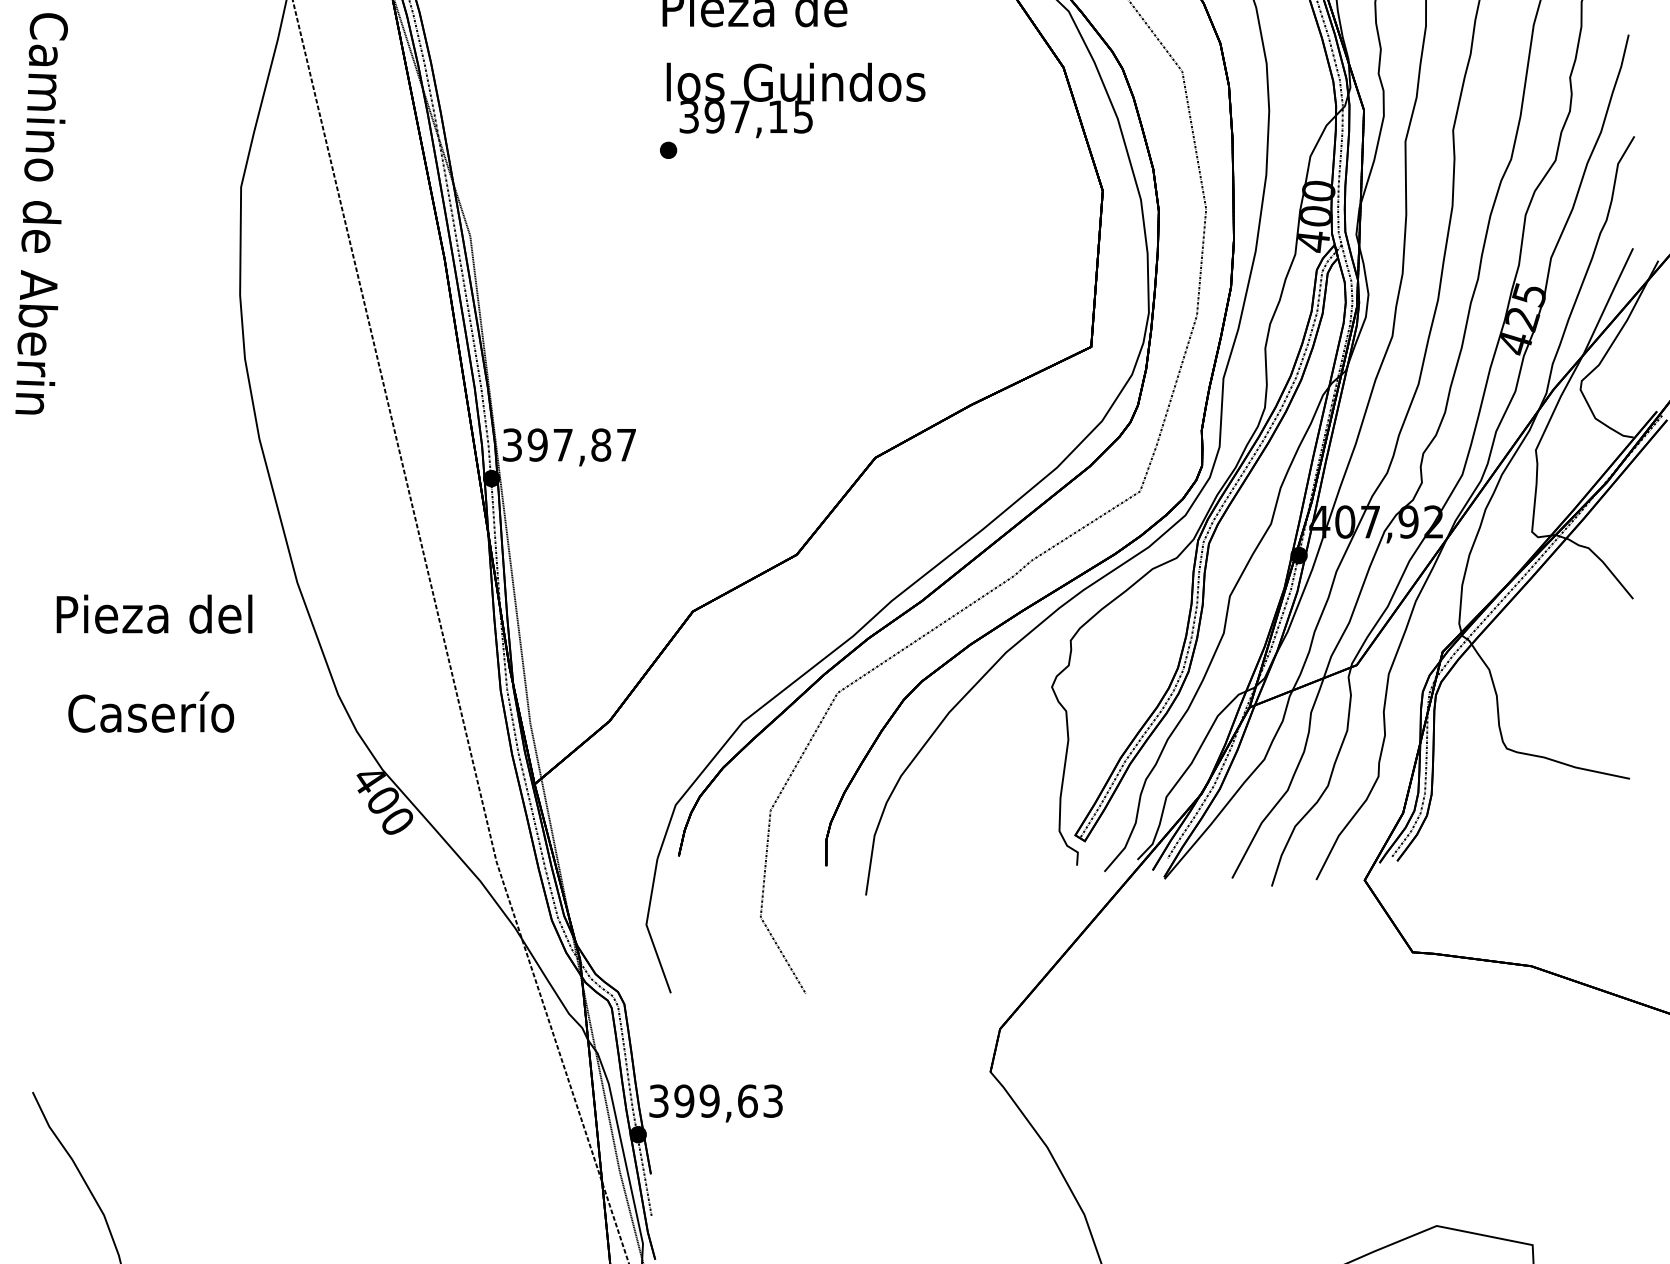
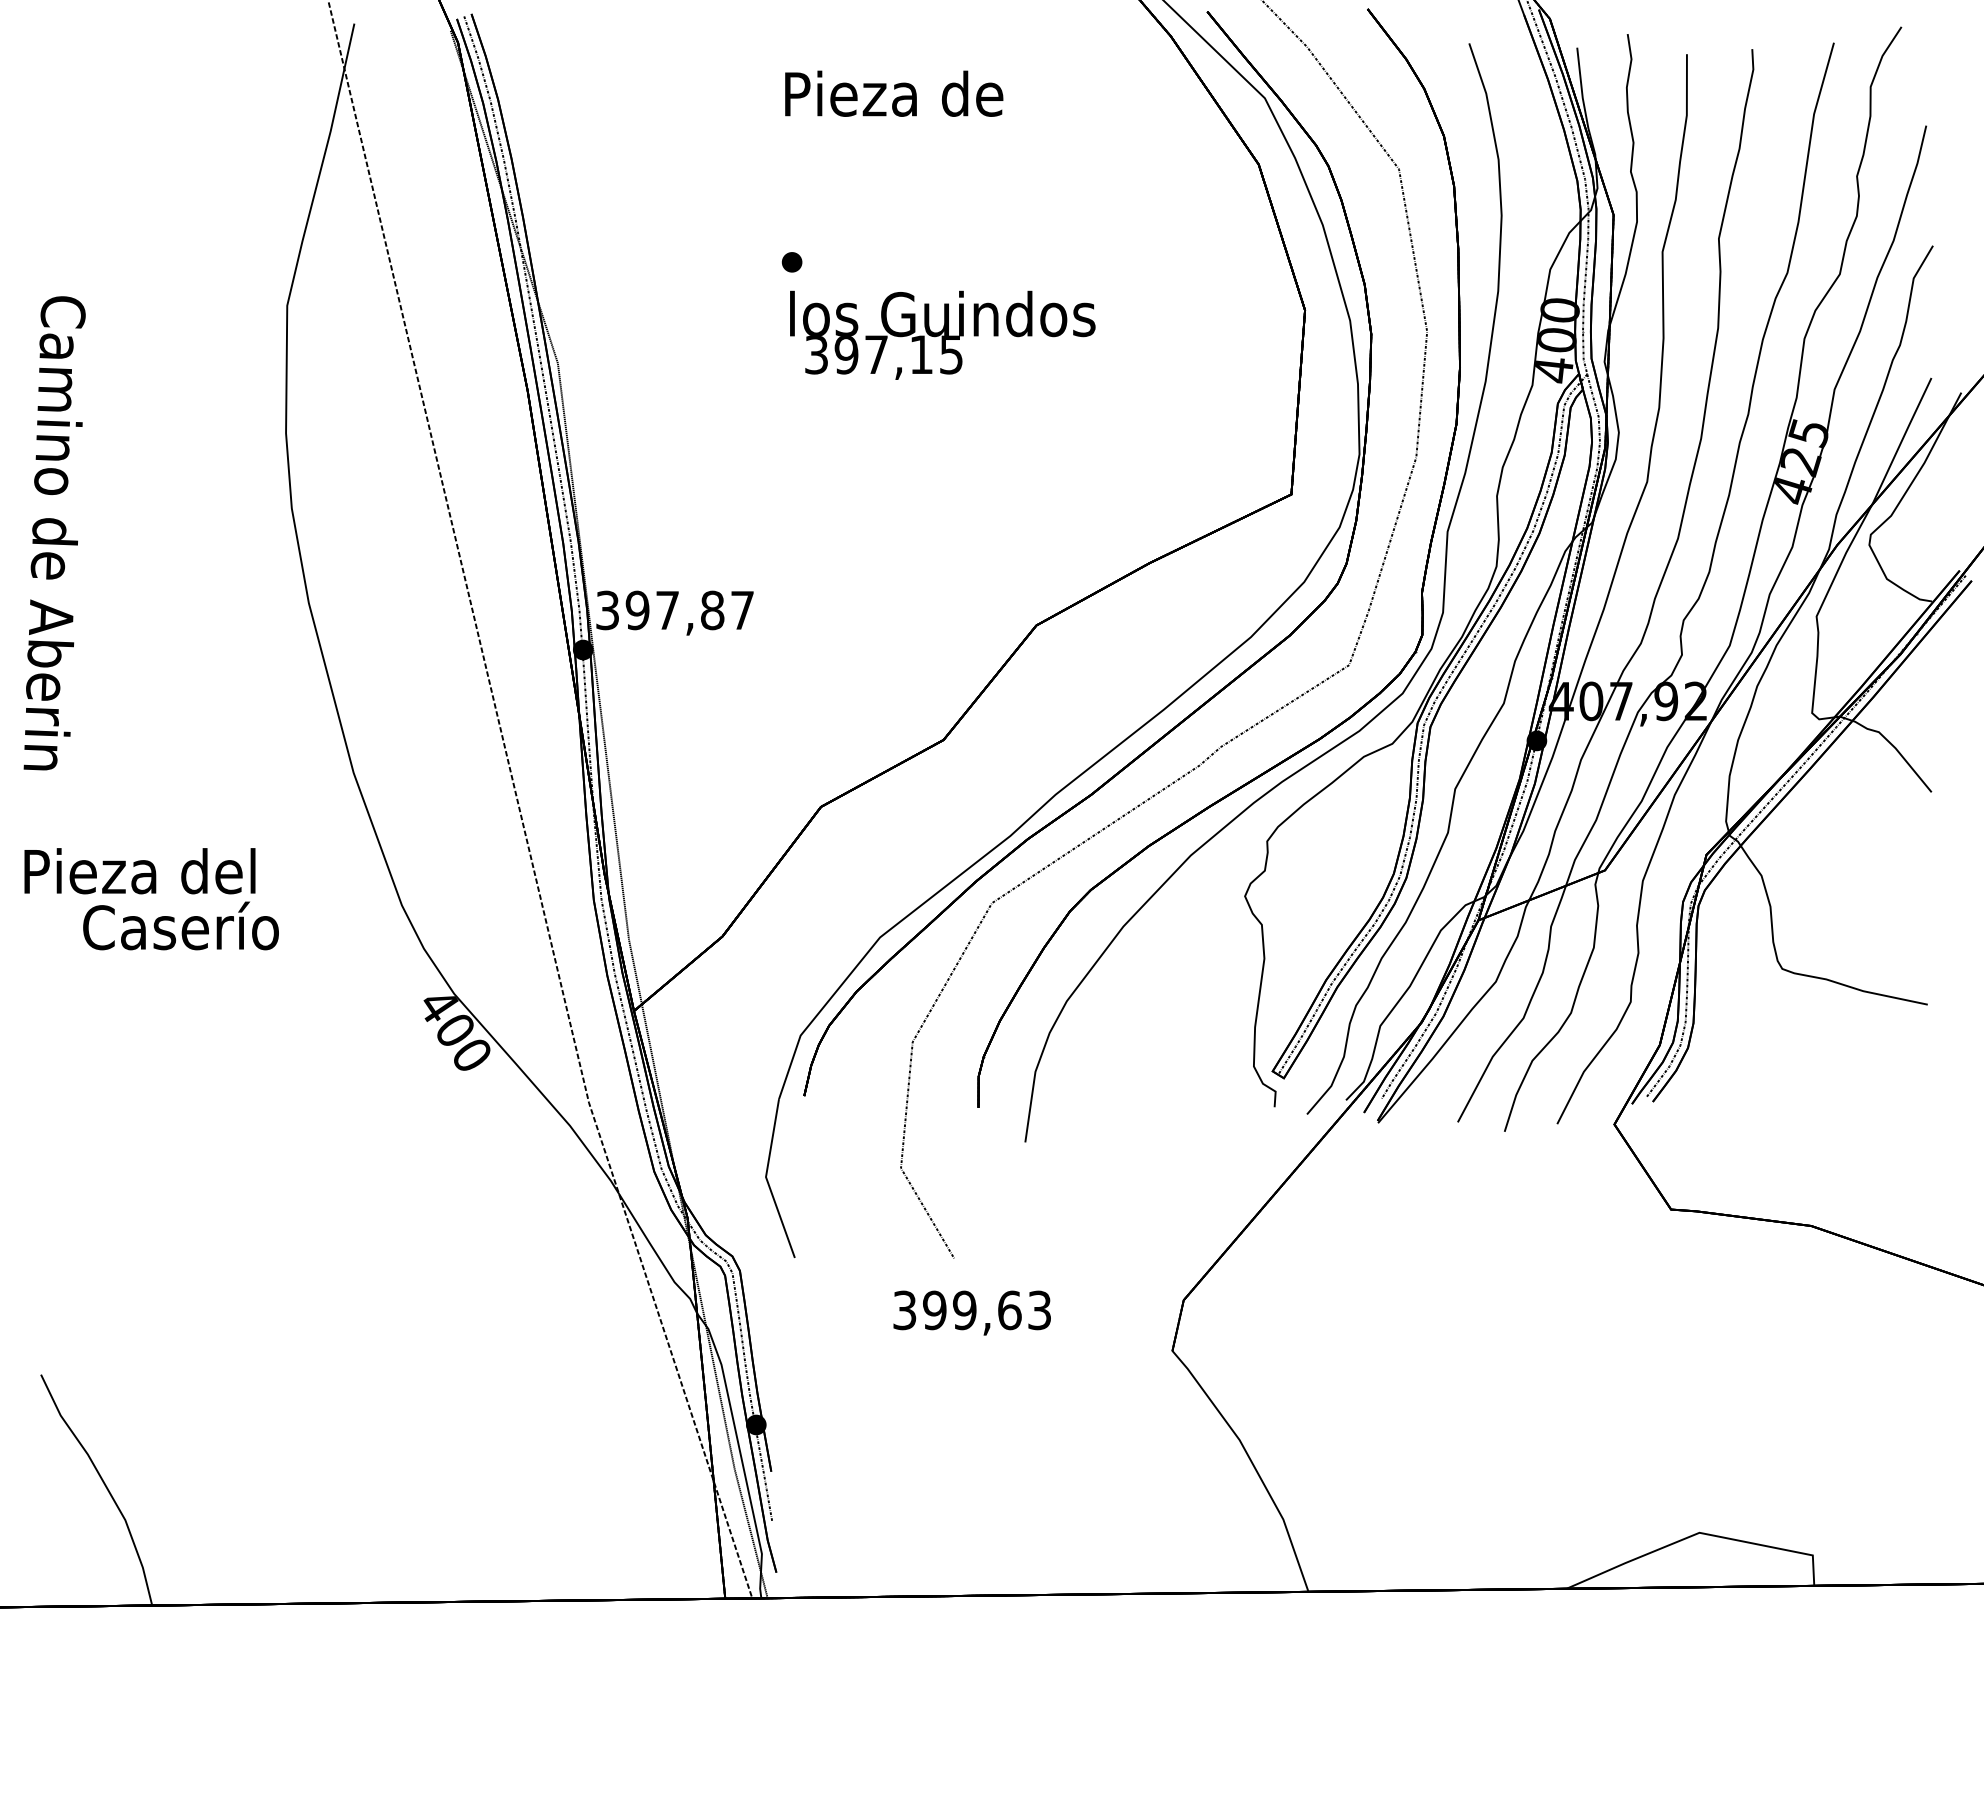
text: (795, 99) -> (942, 334), moved
text: (41, 214) -> (54, 533), moved
text: (154, 614) -> (139, 871), moved
text: (715, 1102) -> (971, 1312), moved

